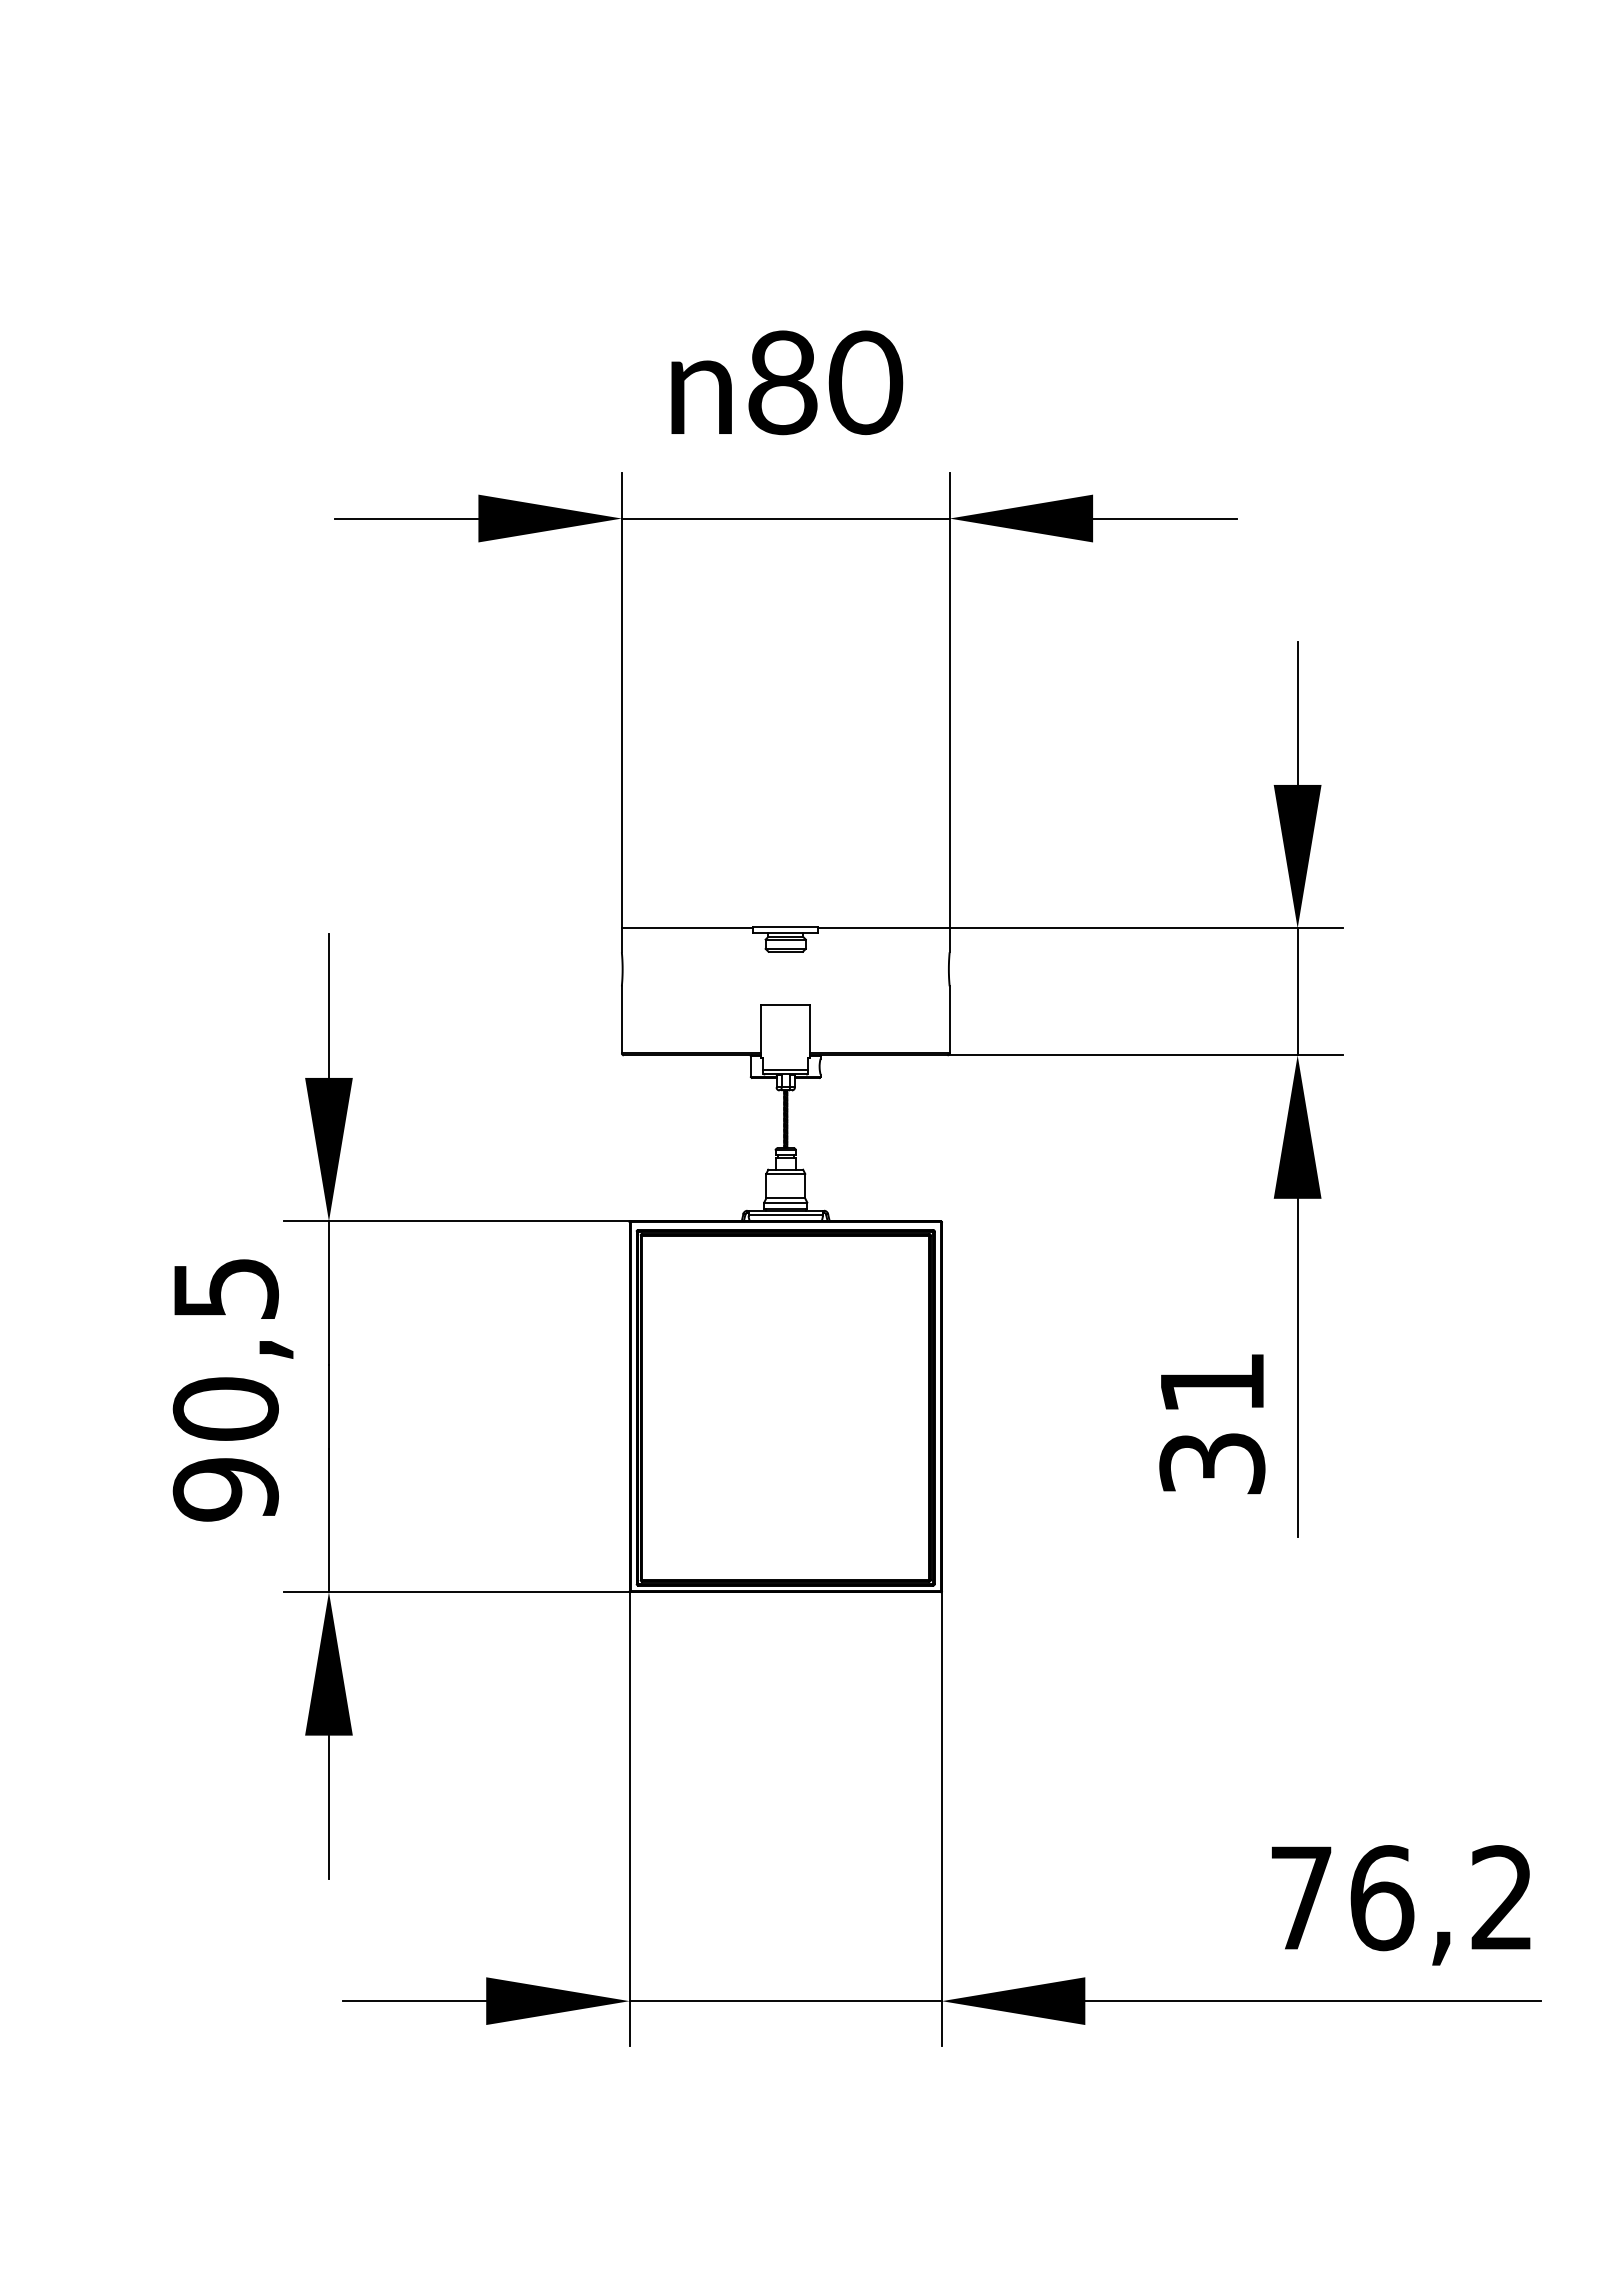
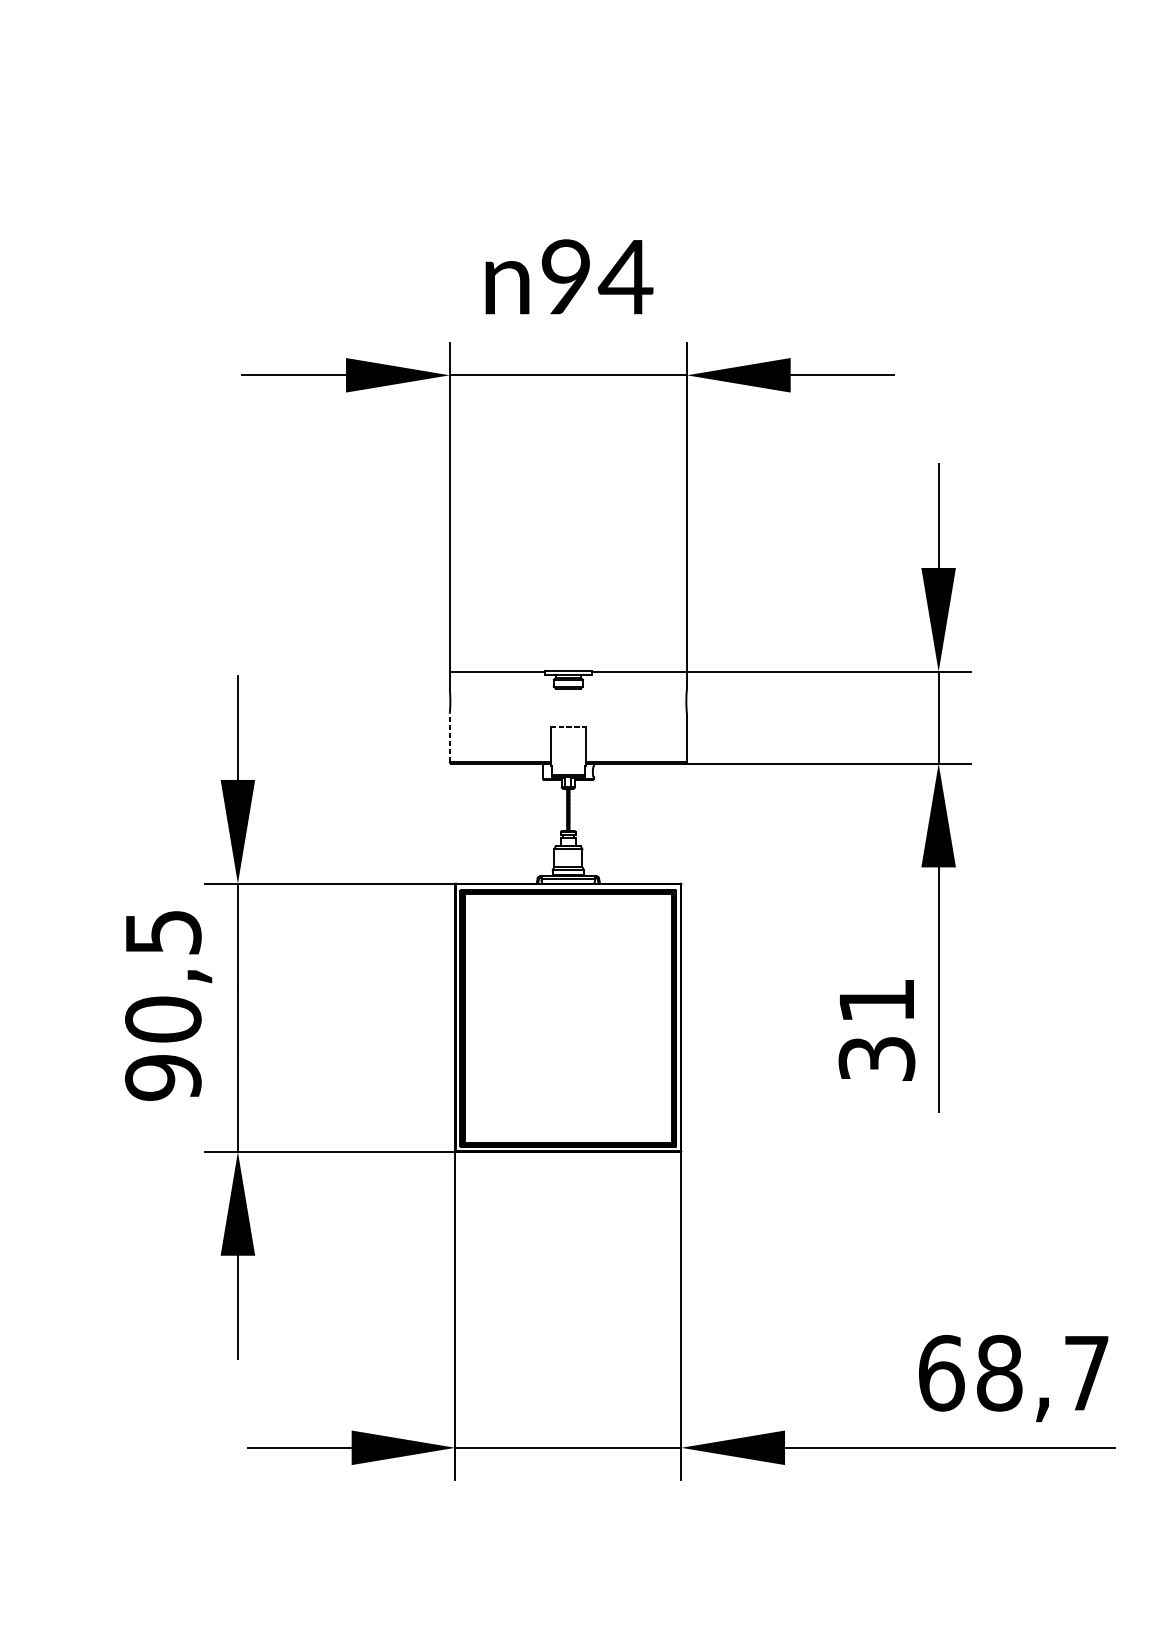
text: (825, 382) -> (597, 276), 80 -> 94
line: (785, 1004) -> (568, 726), solid -> dashed
line: (621, 1019) -> (449, 737), solid -> dashed
text: (1401, 1898) -> (1013, 1373), 76,2 -> 68,7

